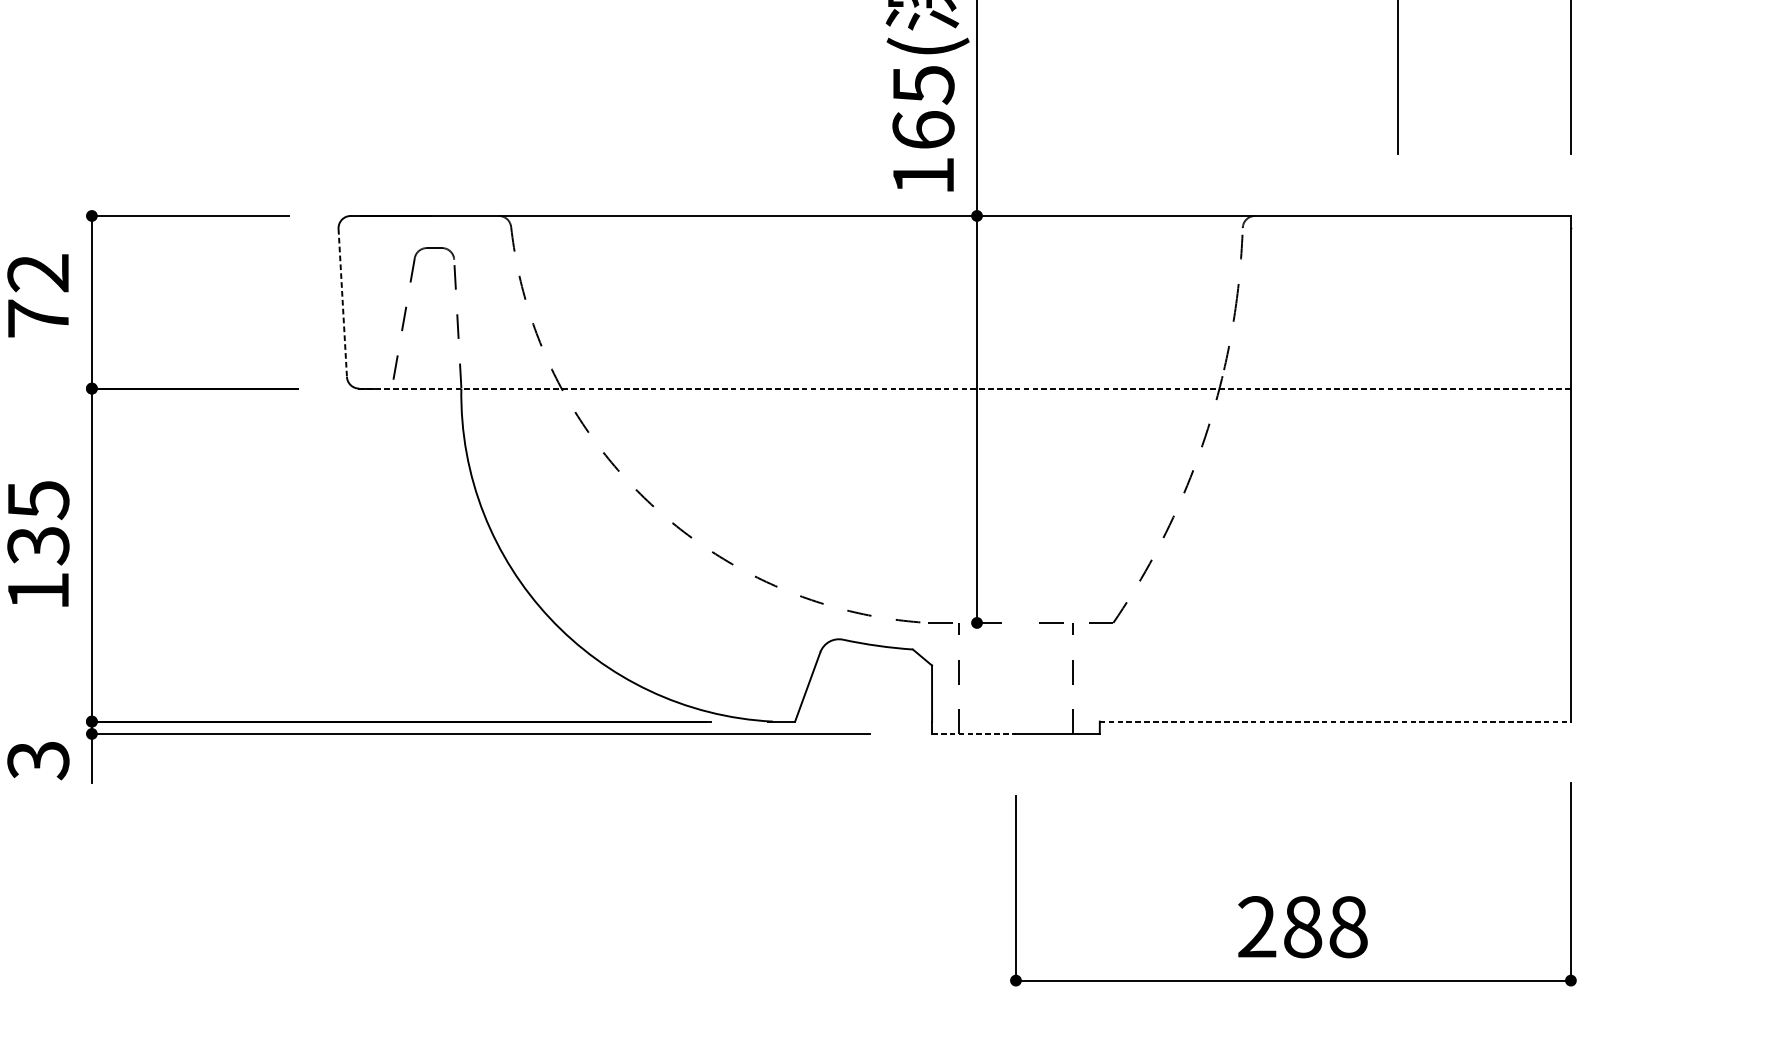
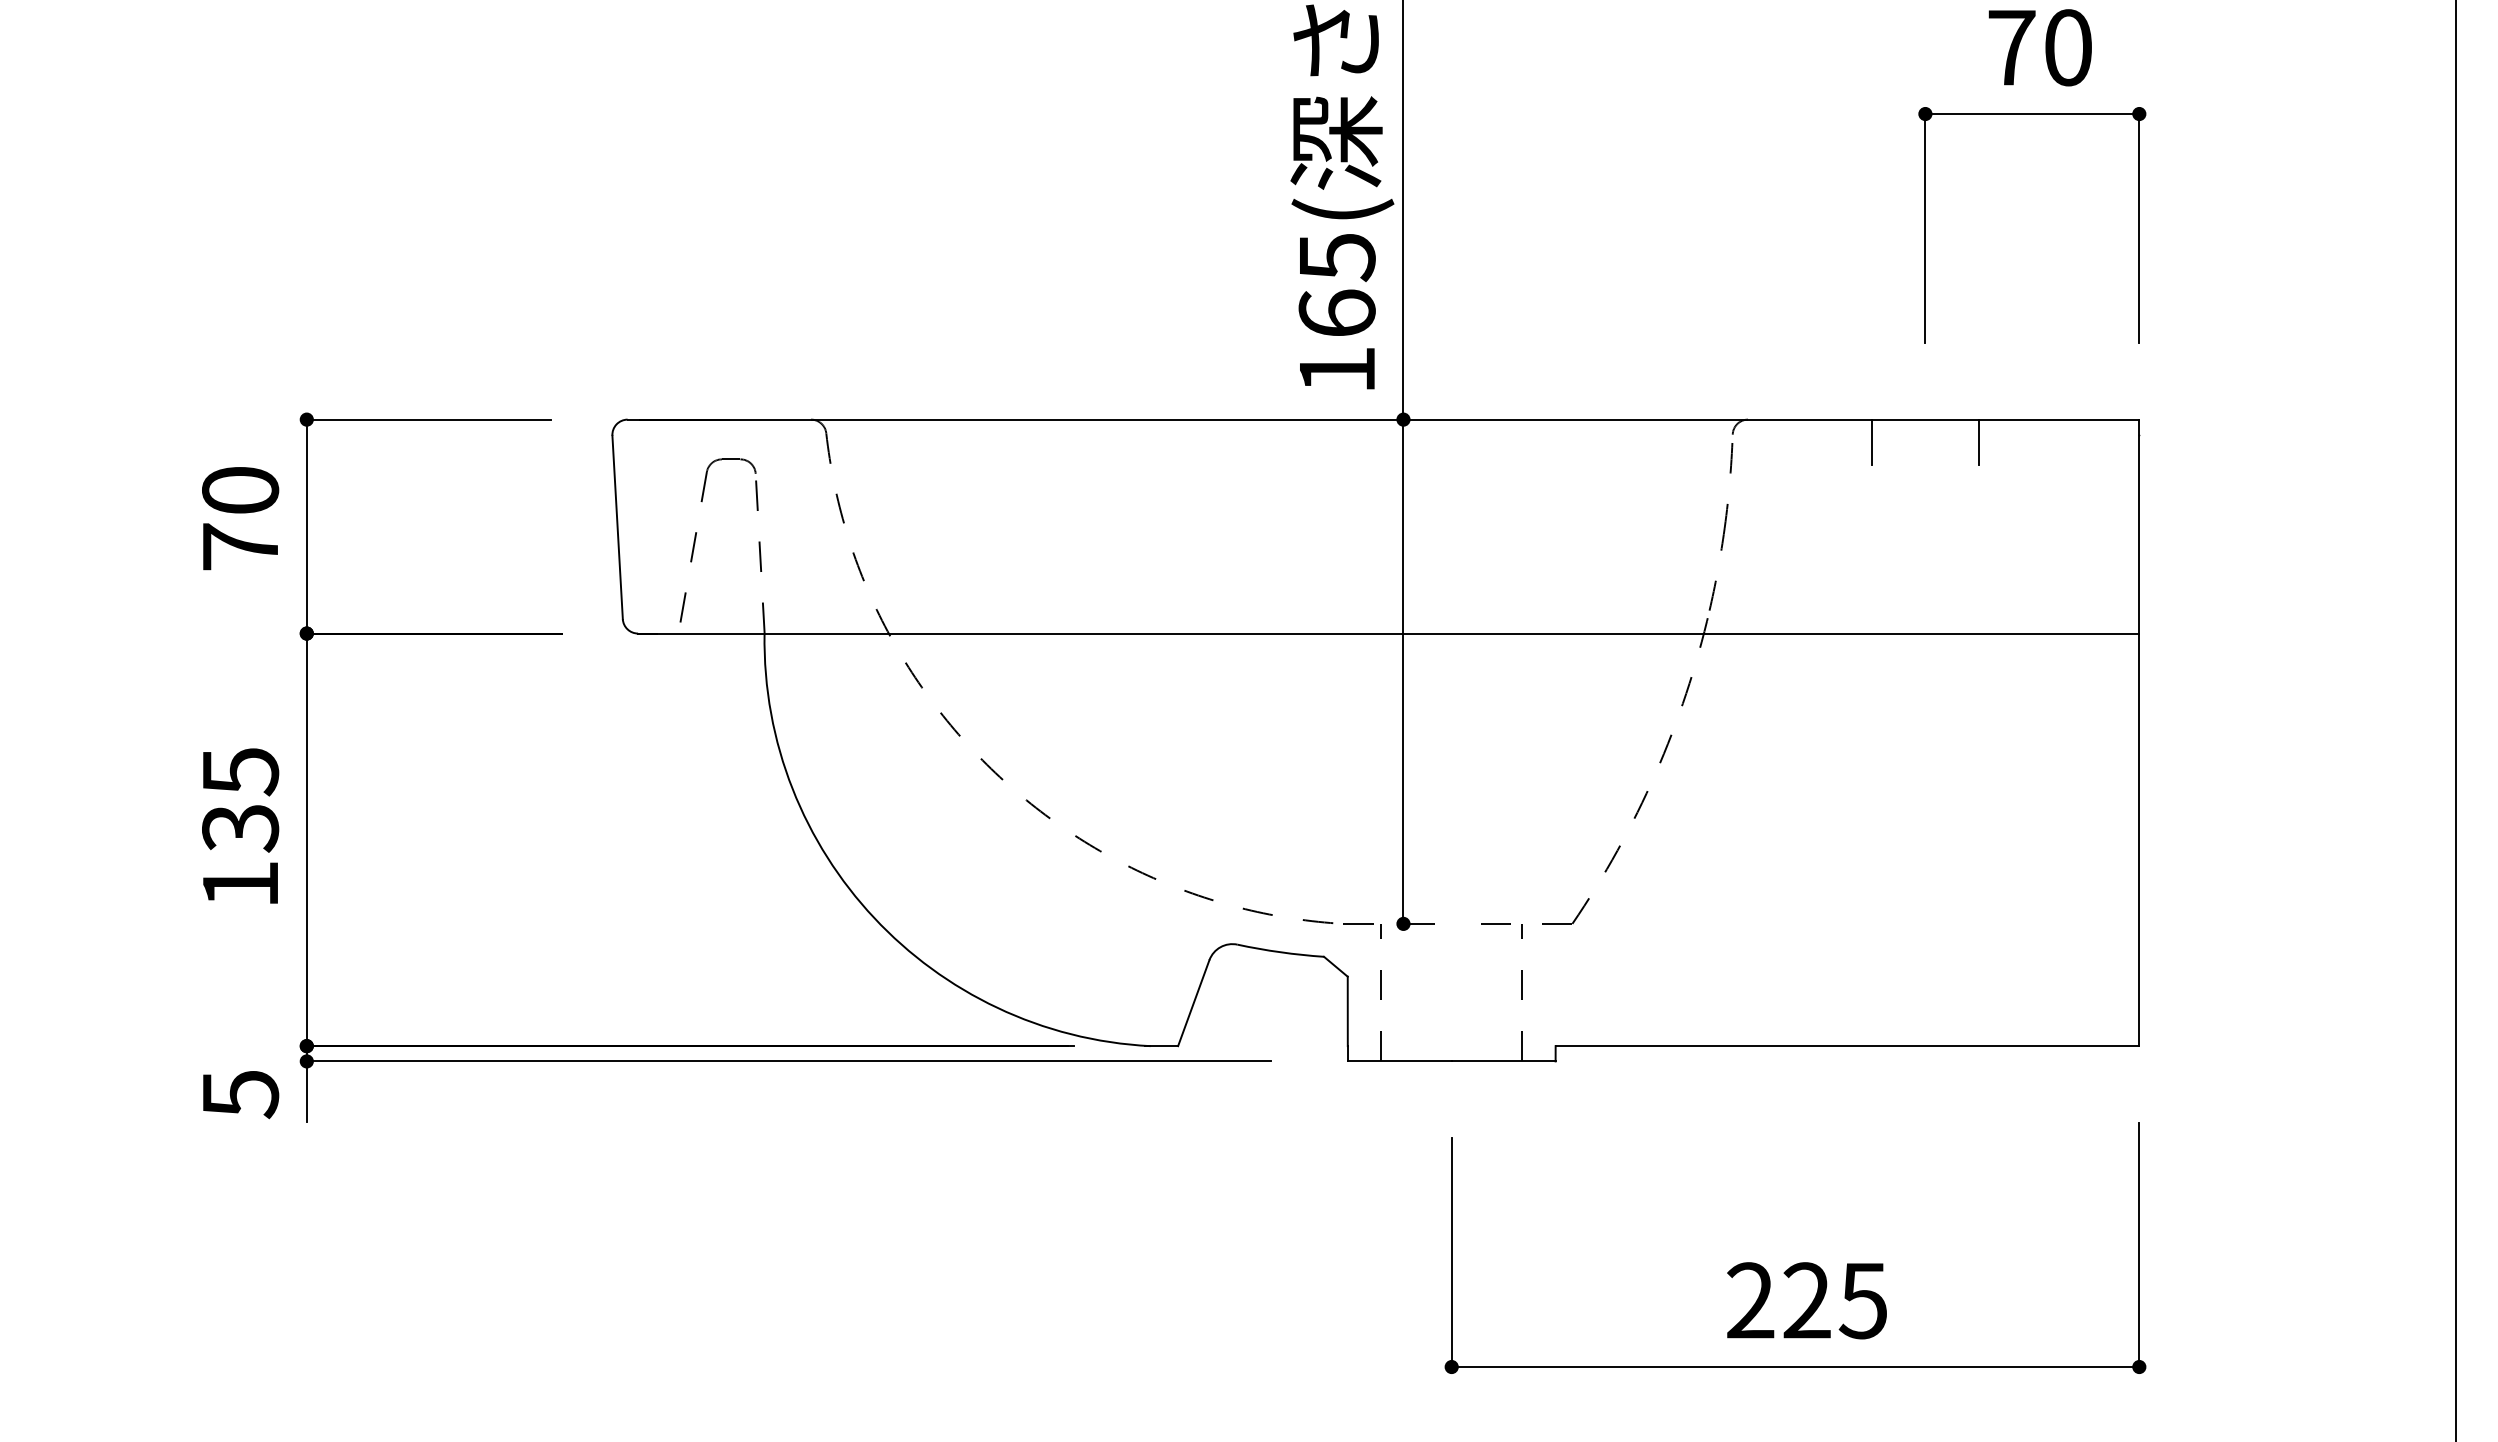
line: (1354, 234) -> (1871, 442), added
line: (1441, 234) -> (1978, 442), added
text: (38, 273) -> (240, 490), 72 -> 70
line: (342, 303) -> (617, 527), dashed -> solid
line: (964, 388) -> (1388, 633), dashed -> solid
line: (1335, 721) -> (1847, 1046), dashed -> solid
line: (973, 734) -> (1399, 1061), dashed -> solid
text: (38, 761) -> (240, 1095), 3 -> 5
text: (1325, 926) -> (1835, 1300), 288 -> 225

